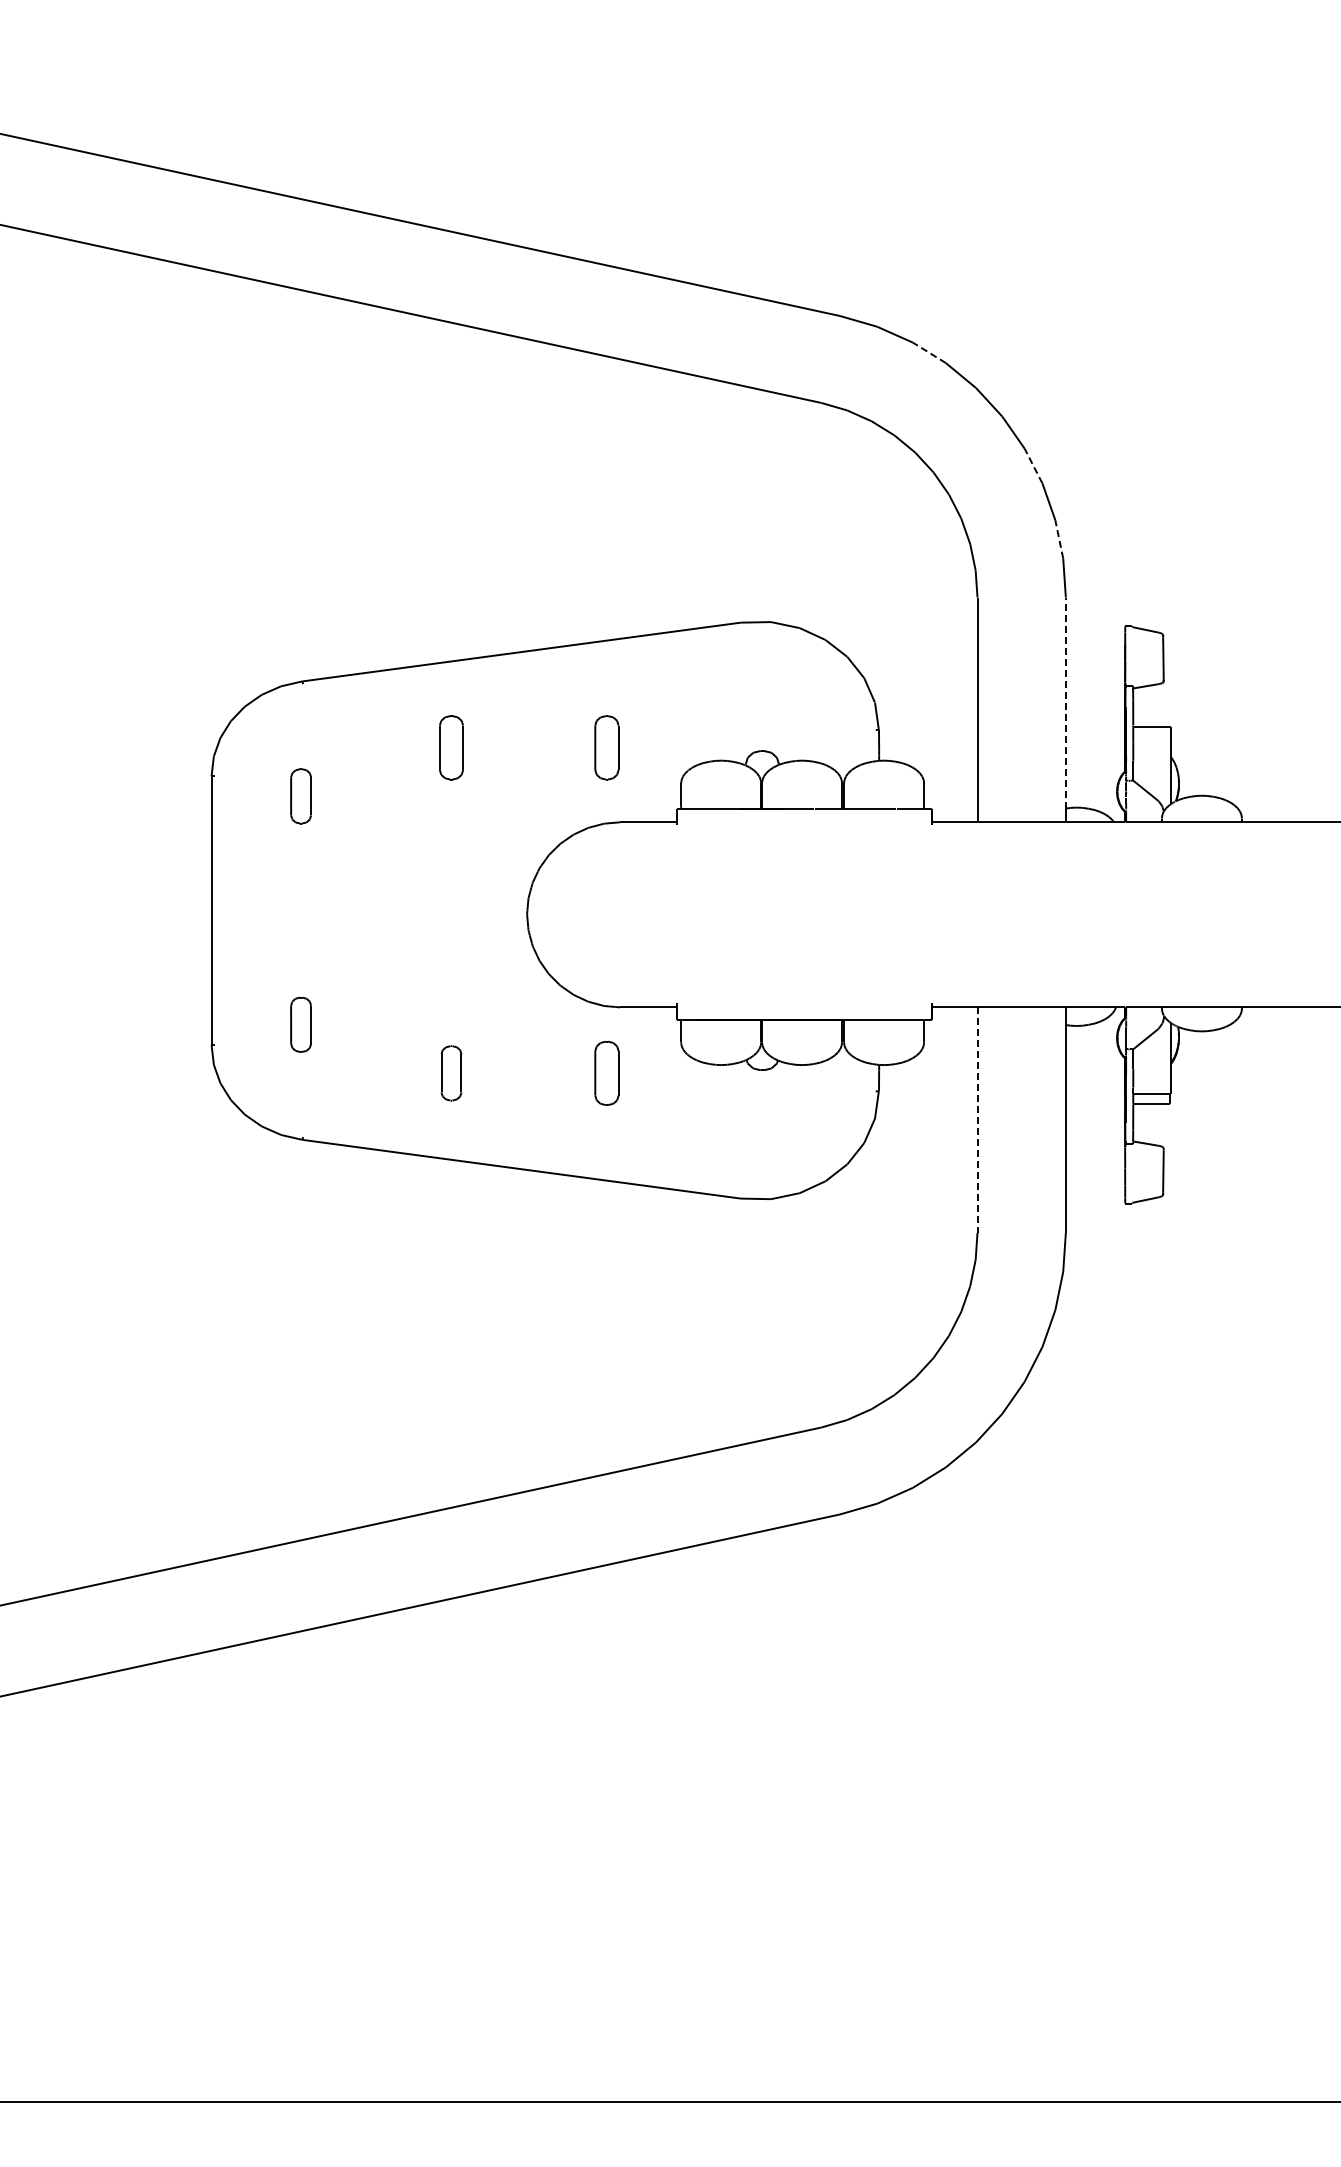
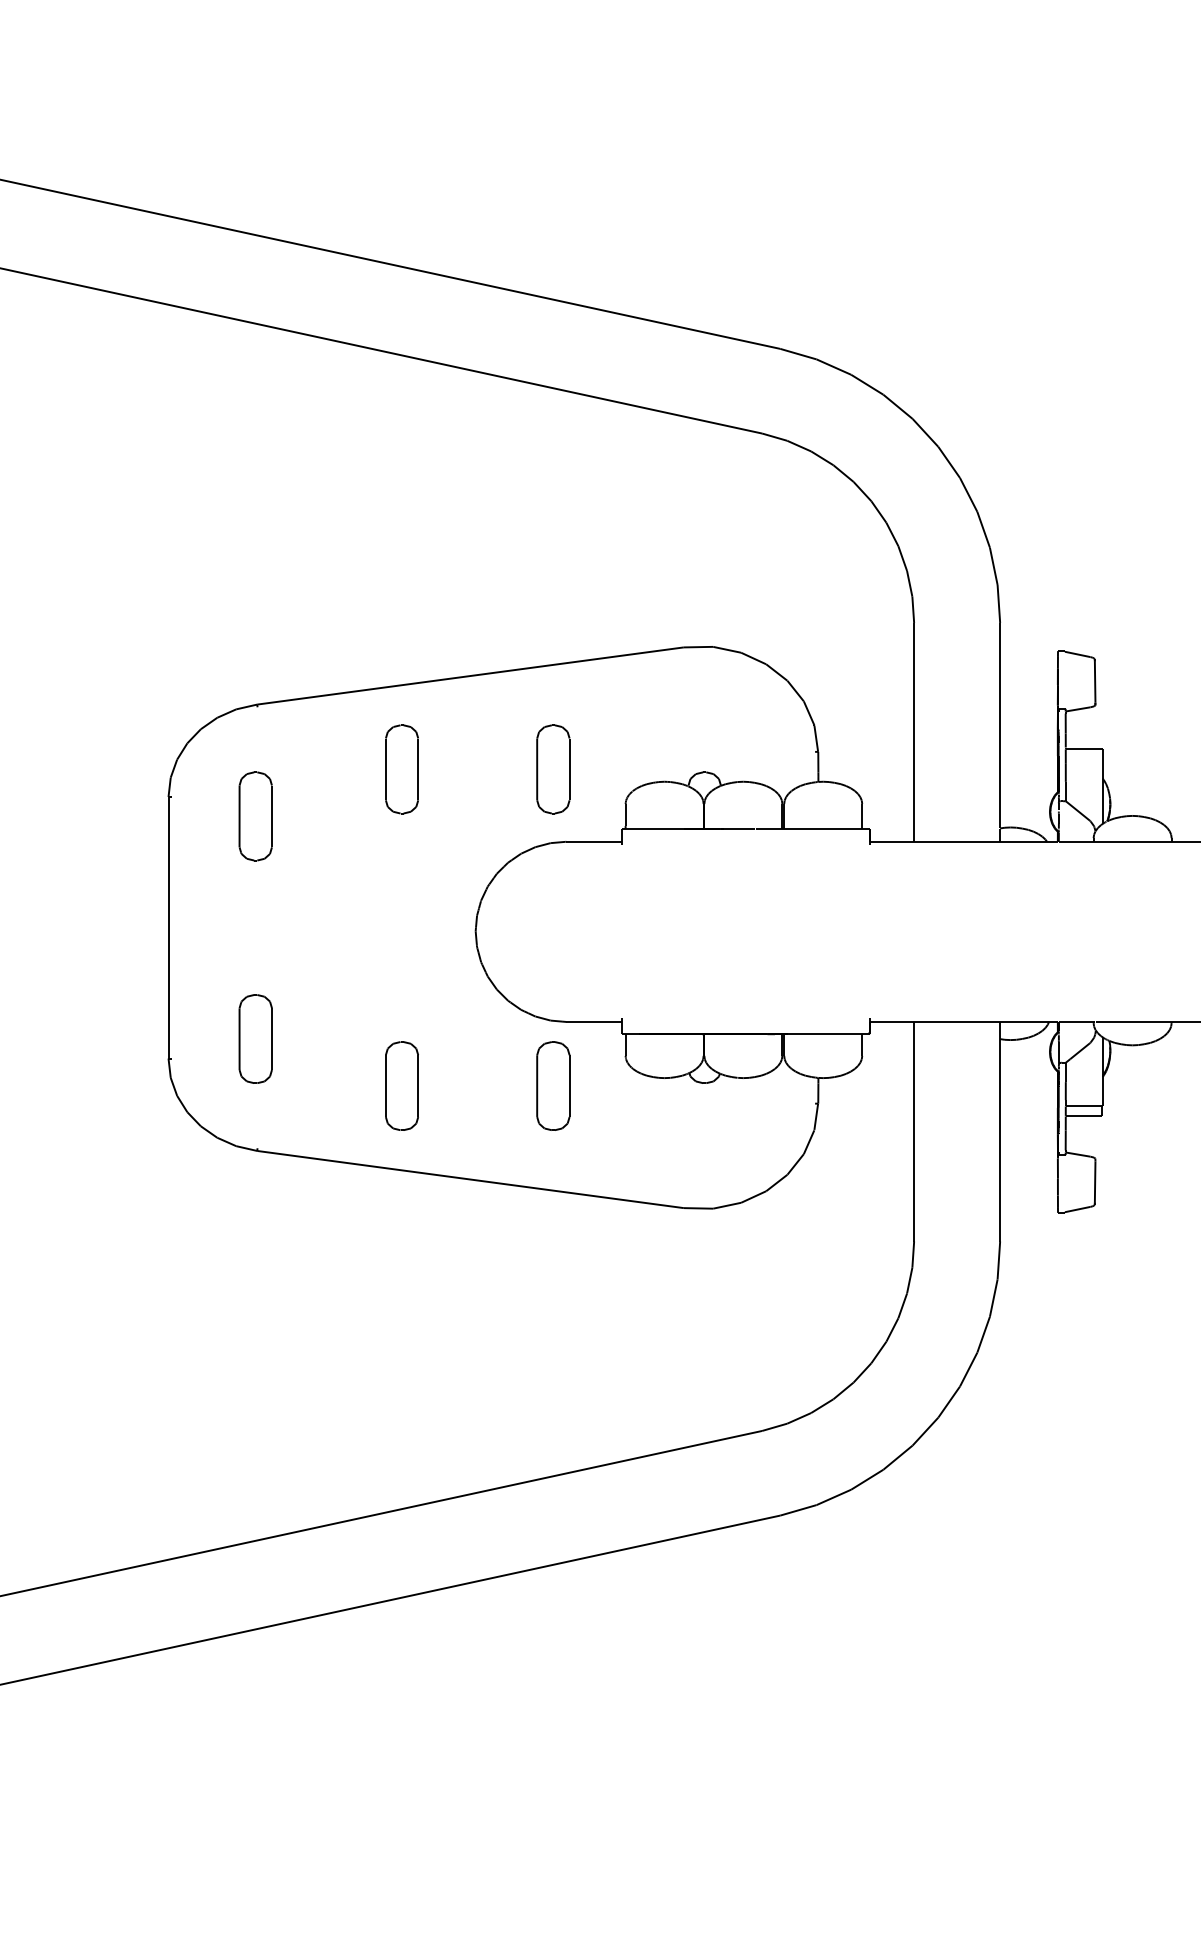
line: (928, 352) -> (866, 384), dashed -> solid
line: (1033, 466) -> (968, 495), dashed -> solid
line: (1059, 539) -> (993, 566), dashed -> solid
line: (1065, 703) -> (999, 726), dashed -> solid
part: (451, 747) -> (402, 768), size x1.43
part: (606, 747) -> (552, 768), size x1.43
part: (300, 796) -> (255, 816), size x1.67
part: (300, 1024) -> (255, 1038), size x1.67
part: (451, 1073) -> (402, 1086), size x1.67
part: (606, 1073) -> (552, 1086), size x1.43
line: (977, 1120) -> (914, 1132), dashed -> solid

